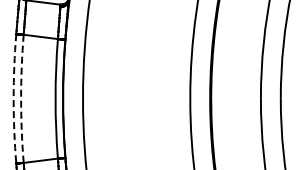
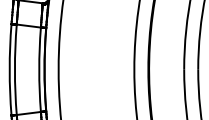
arc: (13, 98) -> (9, 69), dashed -> solid
arc: (21, 98) -> (15, 69), dashed -> solid

